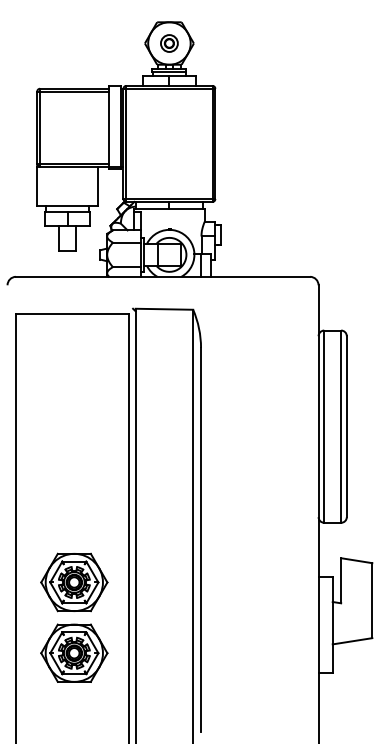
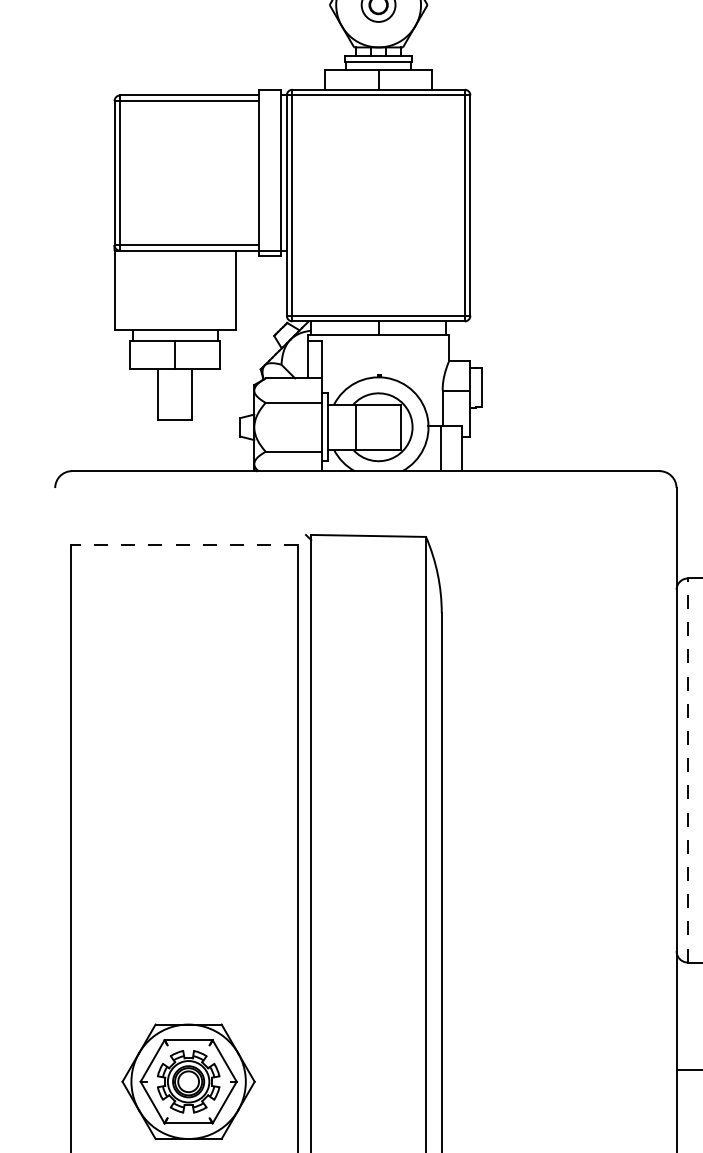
line: (72, 313) -> (184, 544), solid -> dashed
line: (324, 426) -> (688, 770), solid -> dashed

